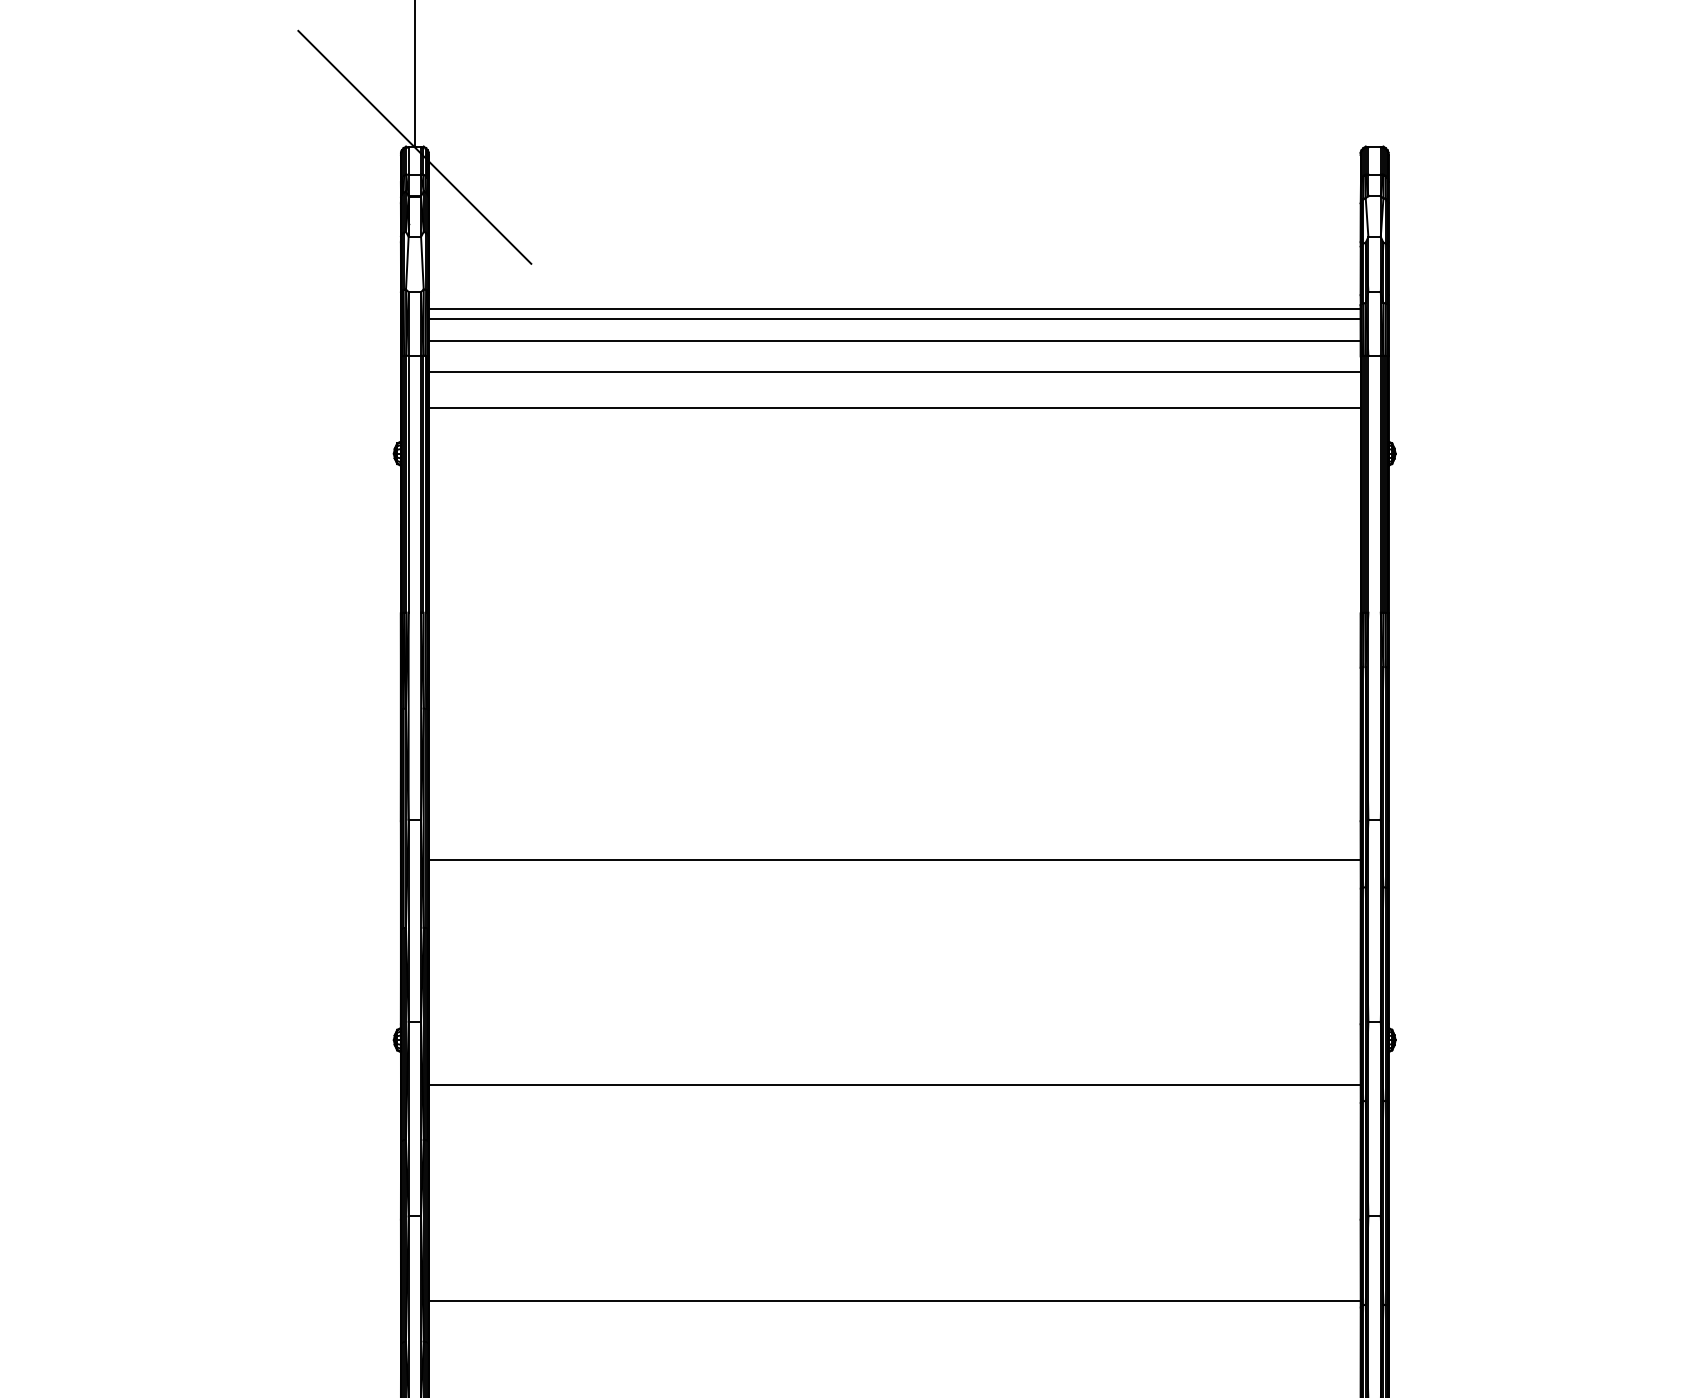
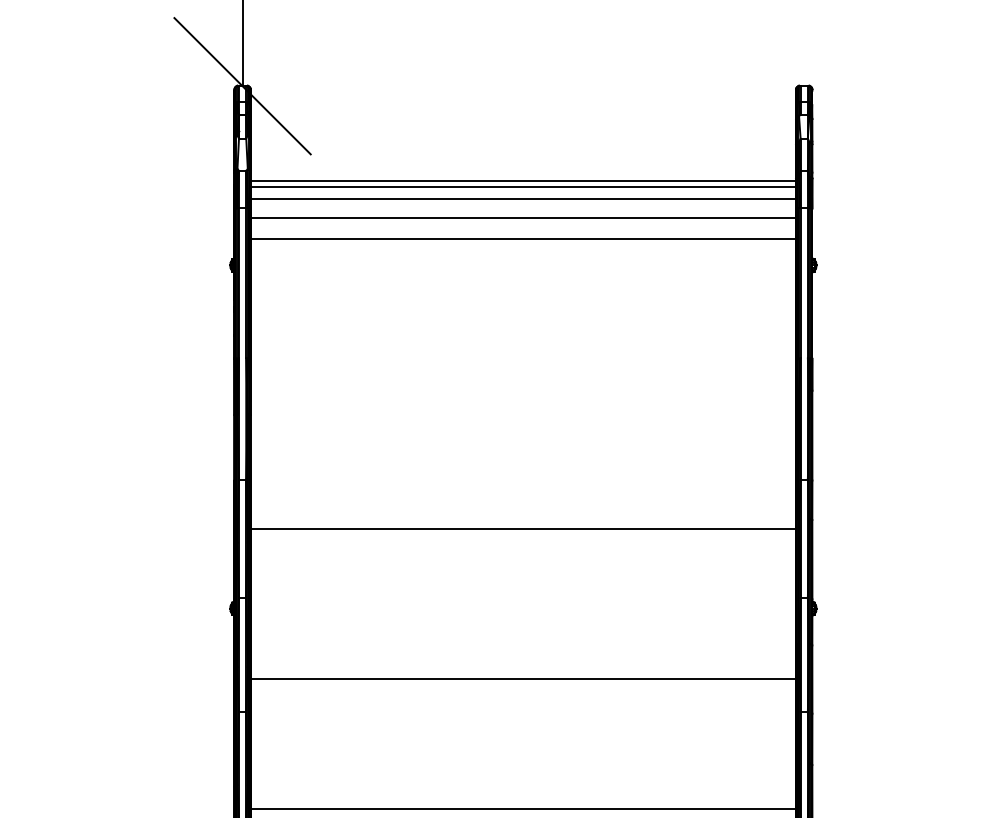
line: (894, 860) -> (523, 529), moved
line: (894, 1084) -> (523, 678), moved
line: (894, 1301) -> (523, 809), moved

